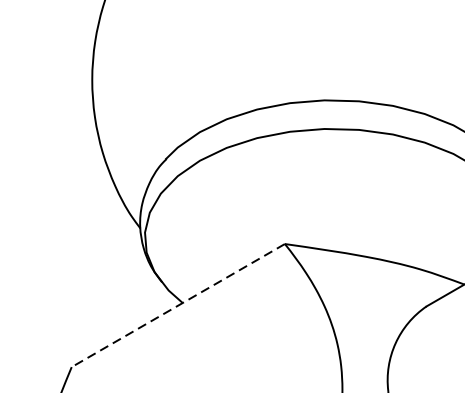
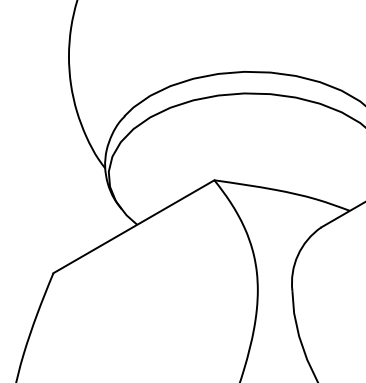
line: (177, 305) -> (133, 226), dashed -> solid

